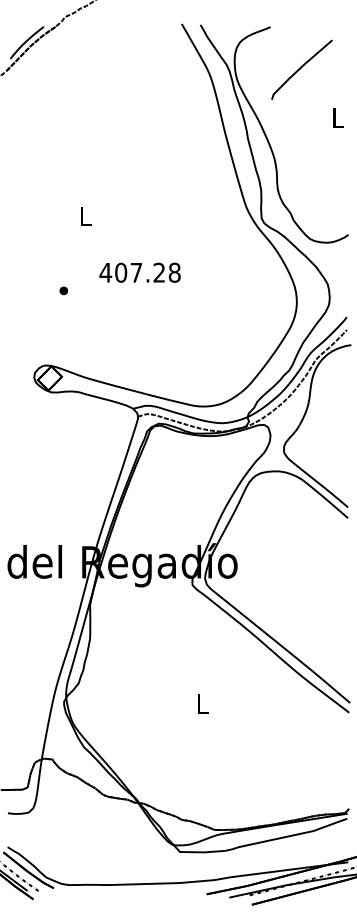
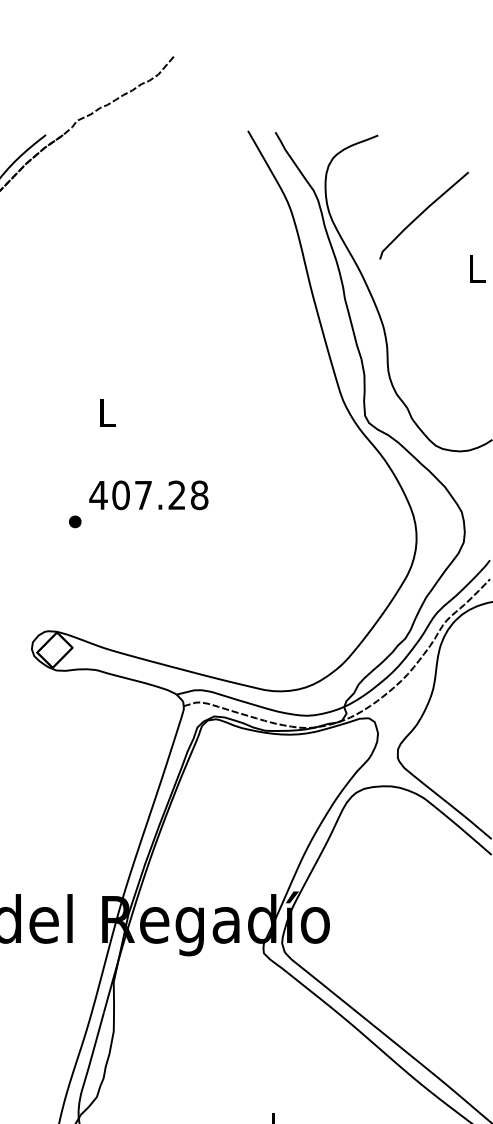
curve: (301, 68) -> (423, 213), moved
text: (139, 272) -> (147, 494), moved

